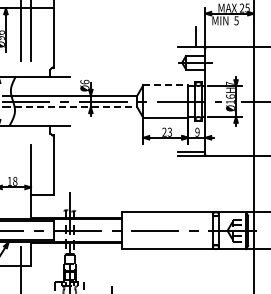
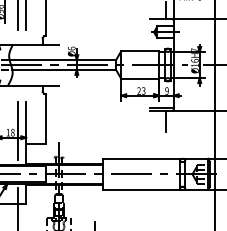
line: (166, 85) -> (140, 51), dashed -> solid
line: (76, 107) -> (64, 70), dashed -> solid
line: (195, 167) -> (165, 120), added
line: (21, 179) -> (18, 131), added

